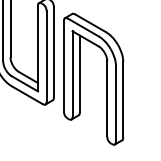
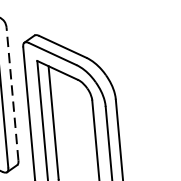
line: (53, 51) -> (11, 93), solid -> dashed

